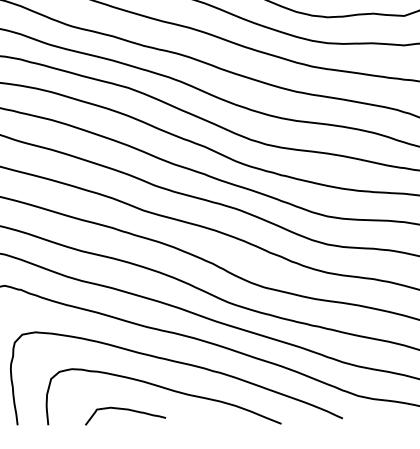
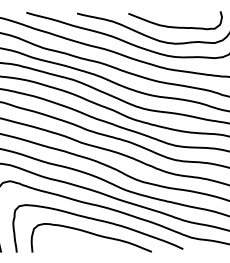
curve: (124, 411) -> (71, 245), removed

